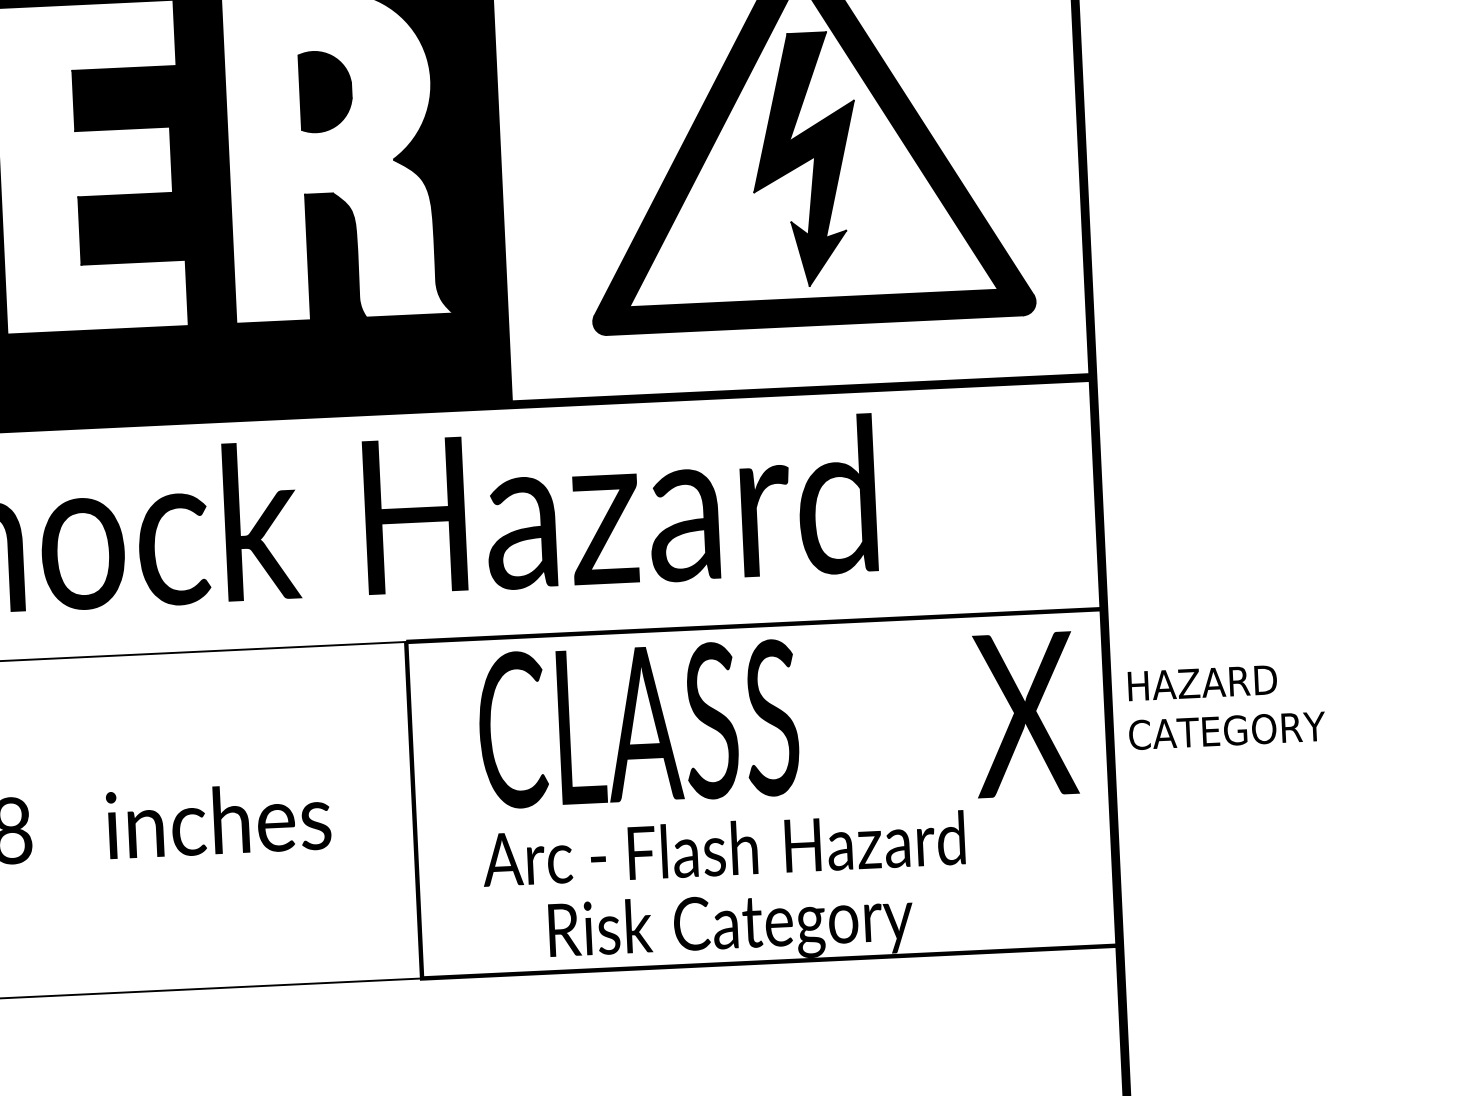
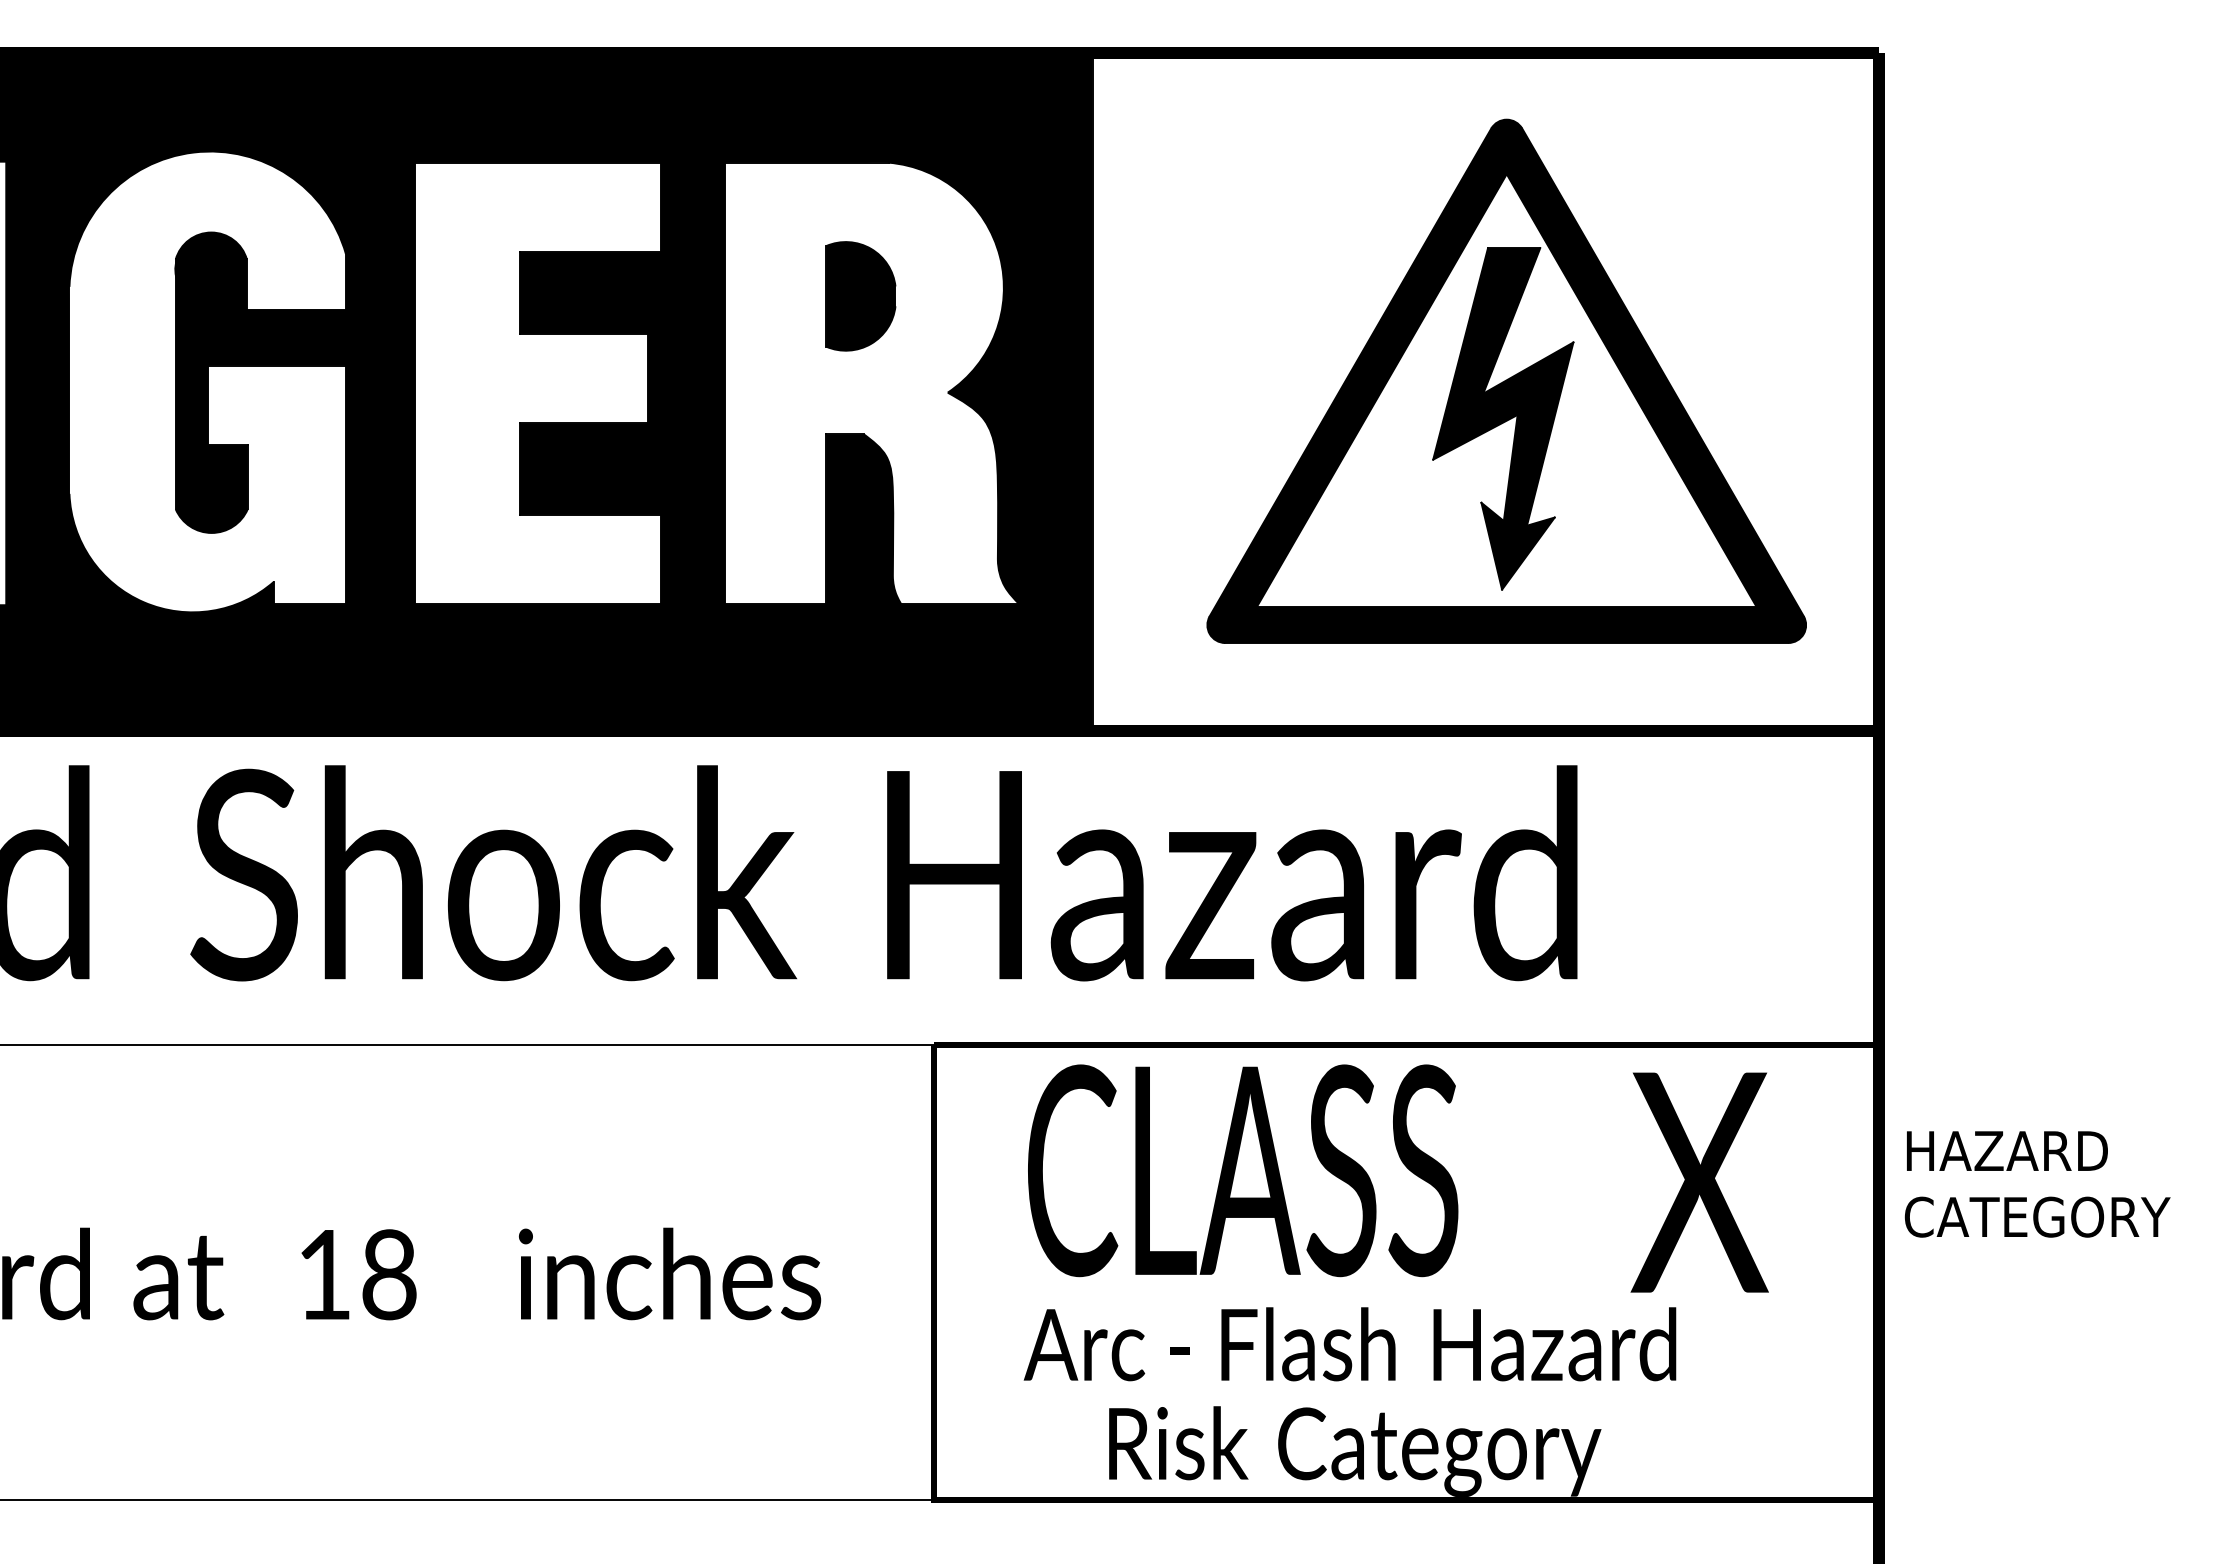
text: (1024, 714) -> (1699, 1182), moved

